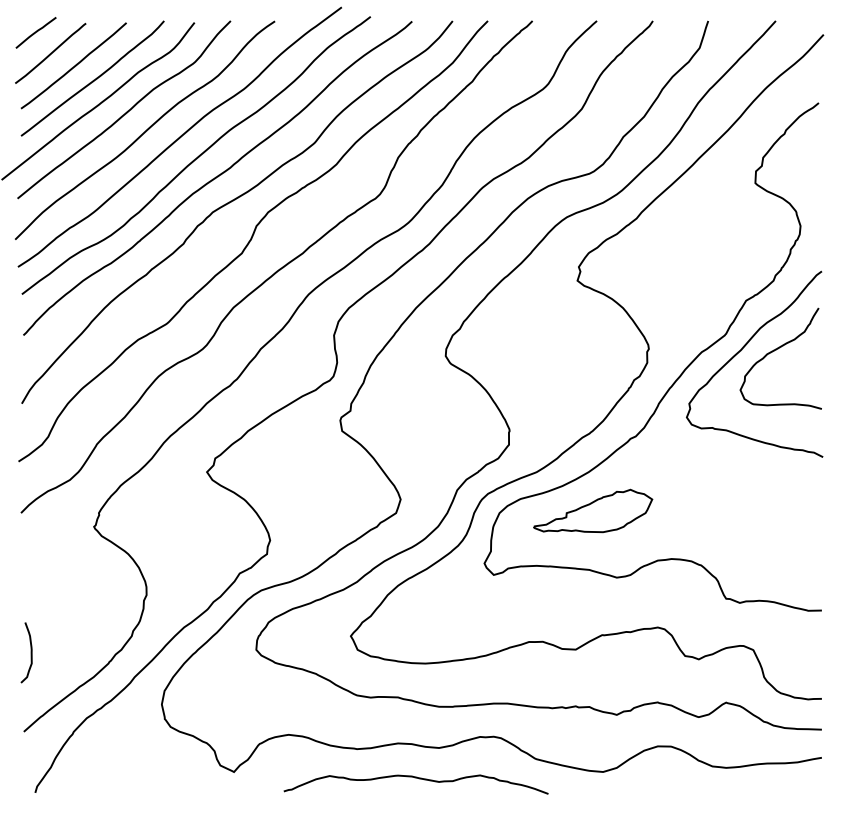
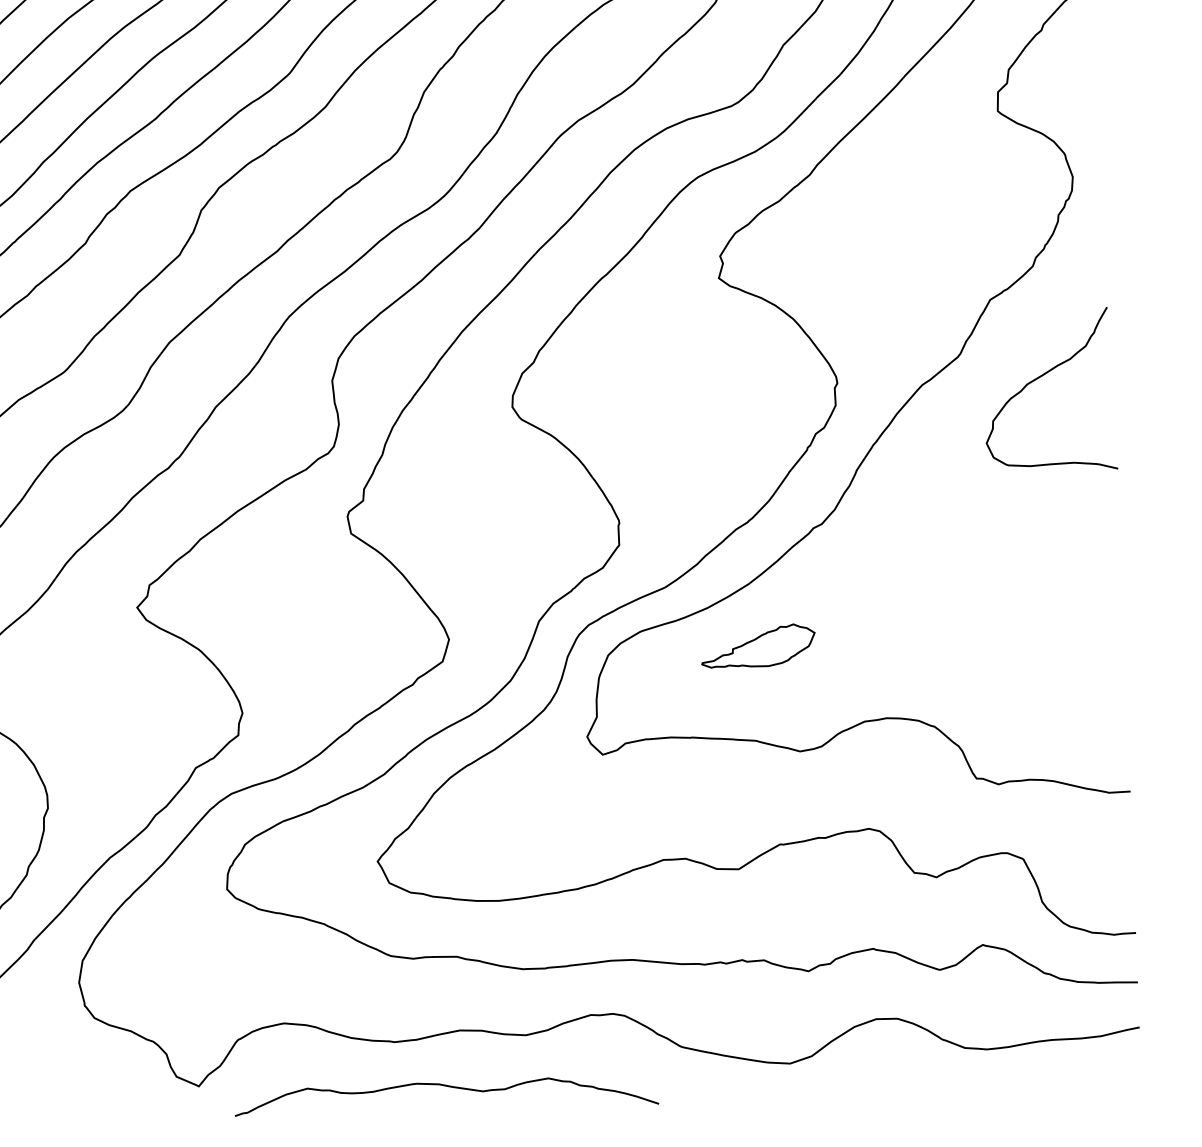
curve: (741, 350) -> (985, 379), removed
part: (593, 510) -> (758, 645), size x0.6
curve: (415, 778) -> (445, 1087), moved

